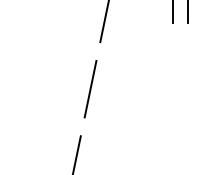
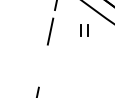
line: (90, 89) -> (43, 66), removed

